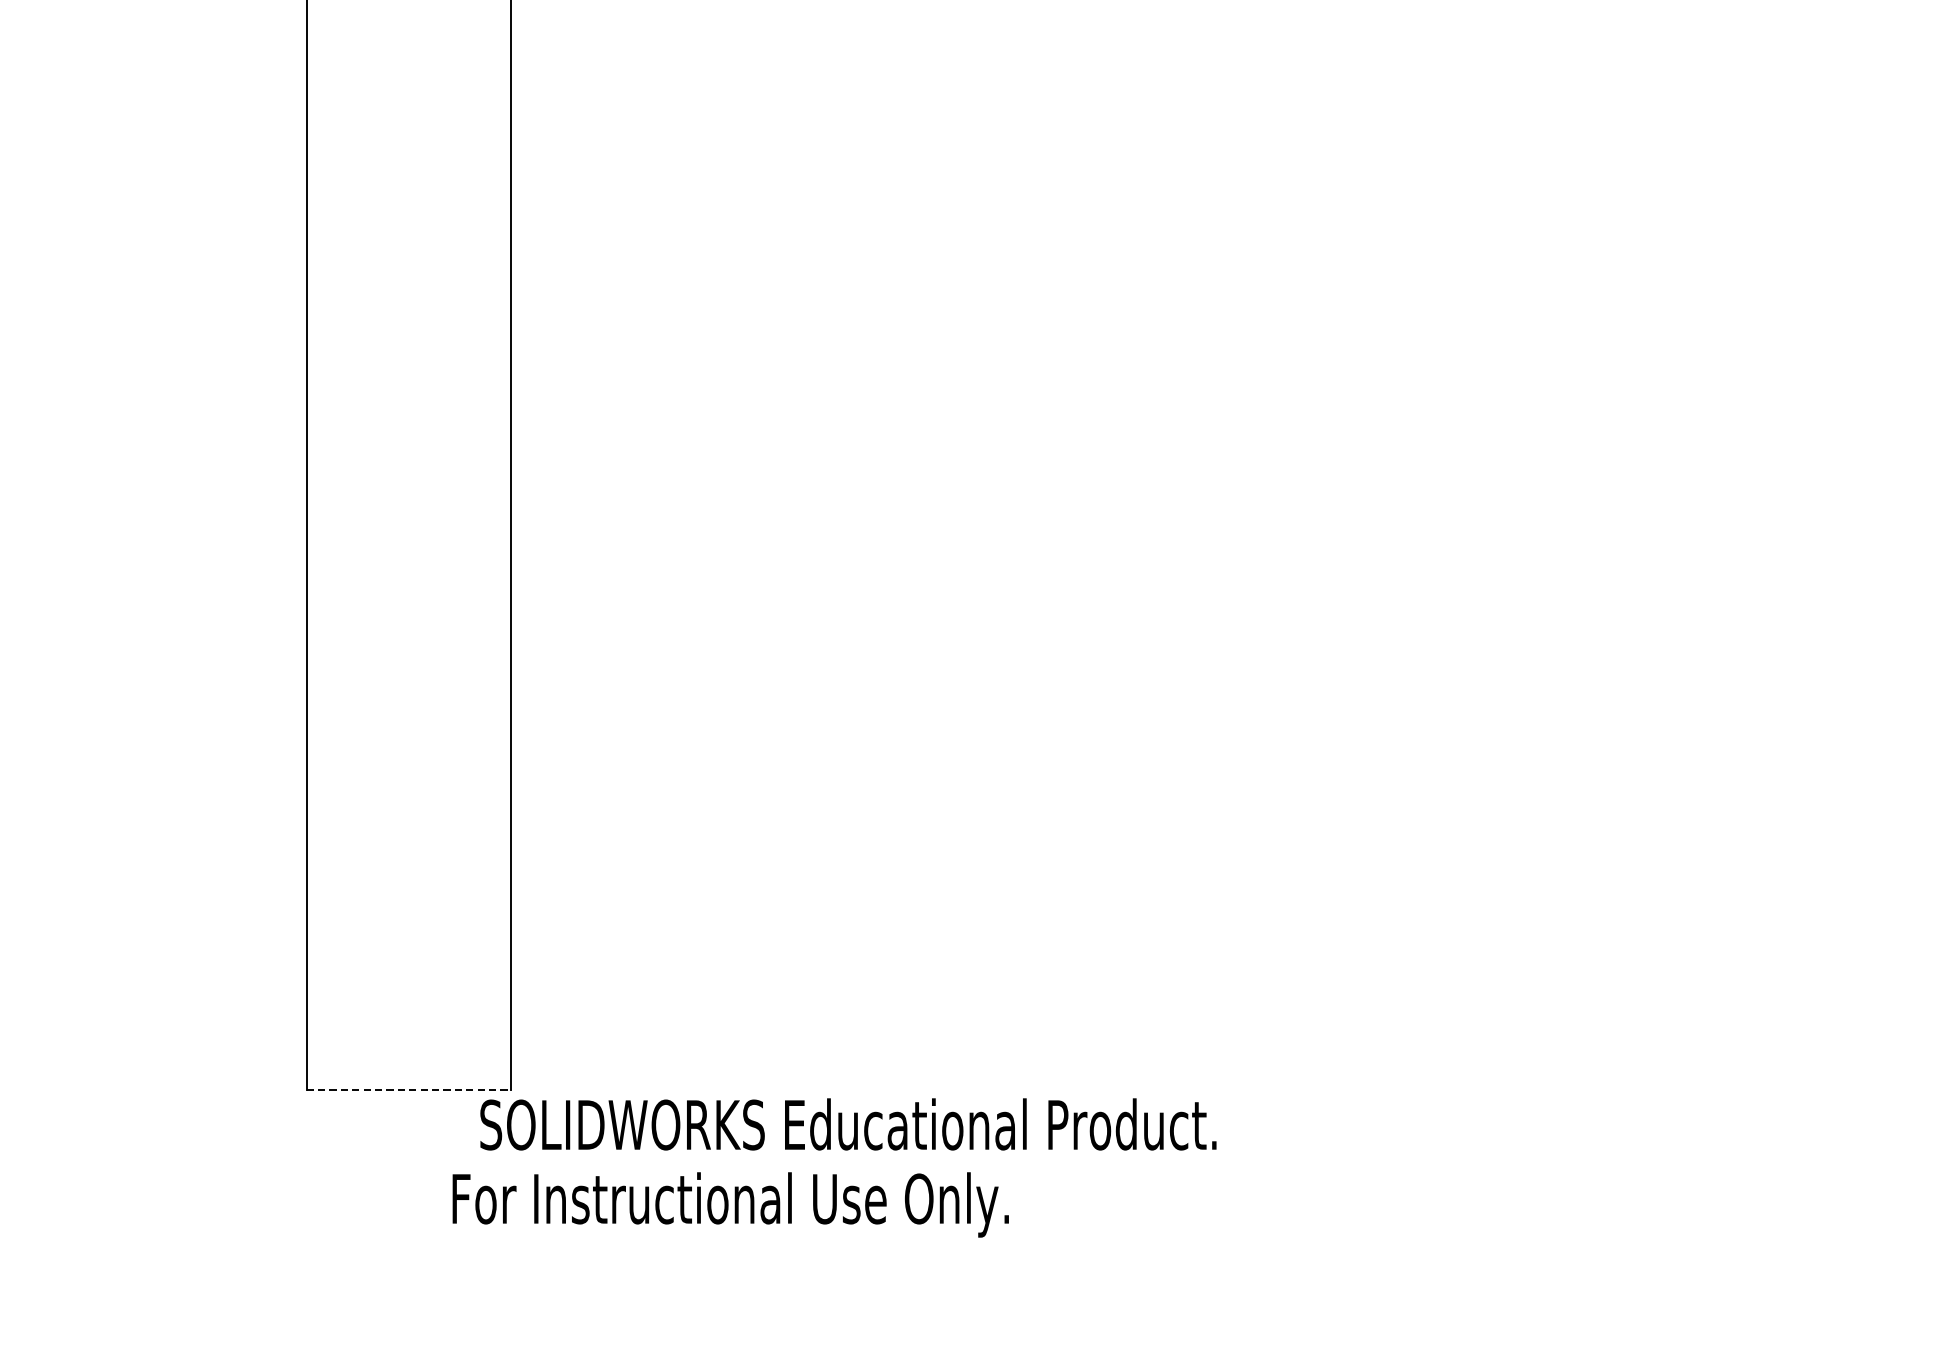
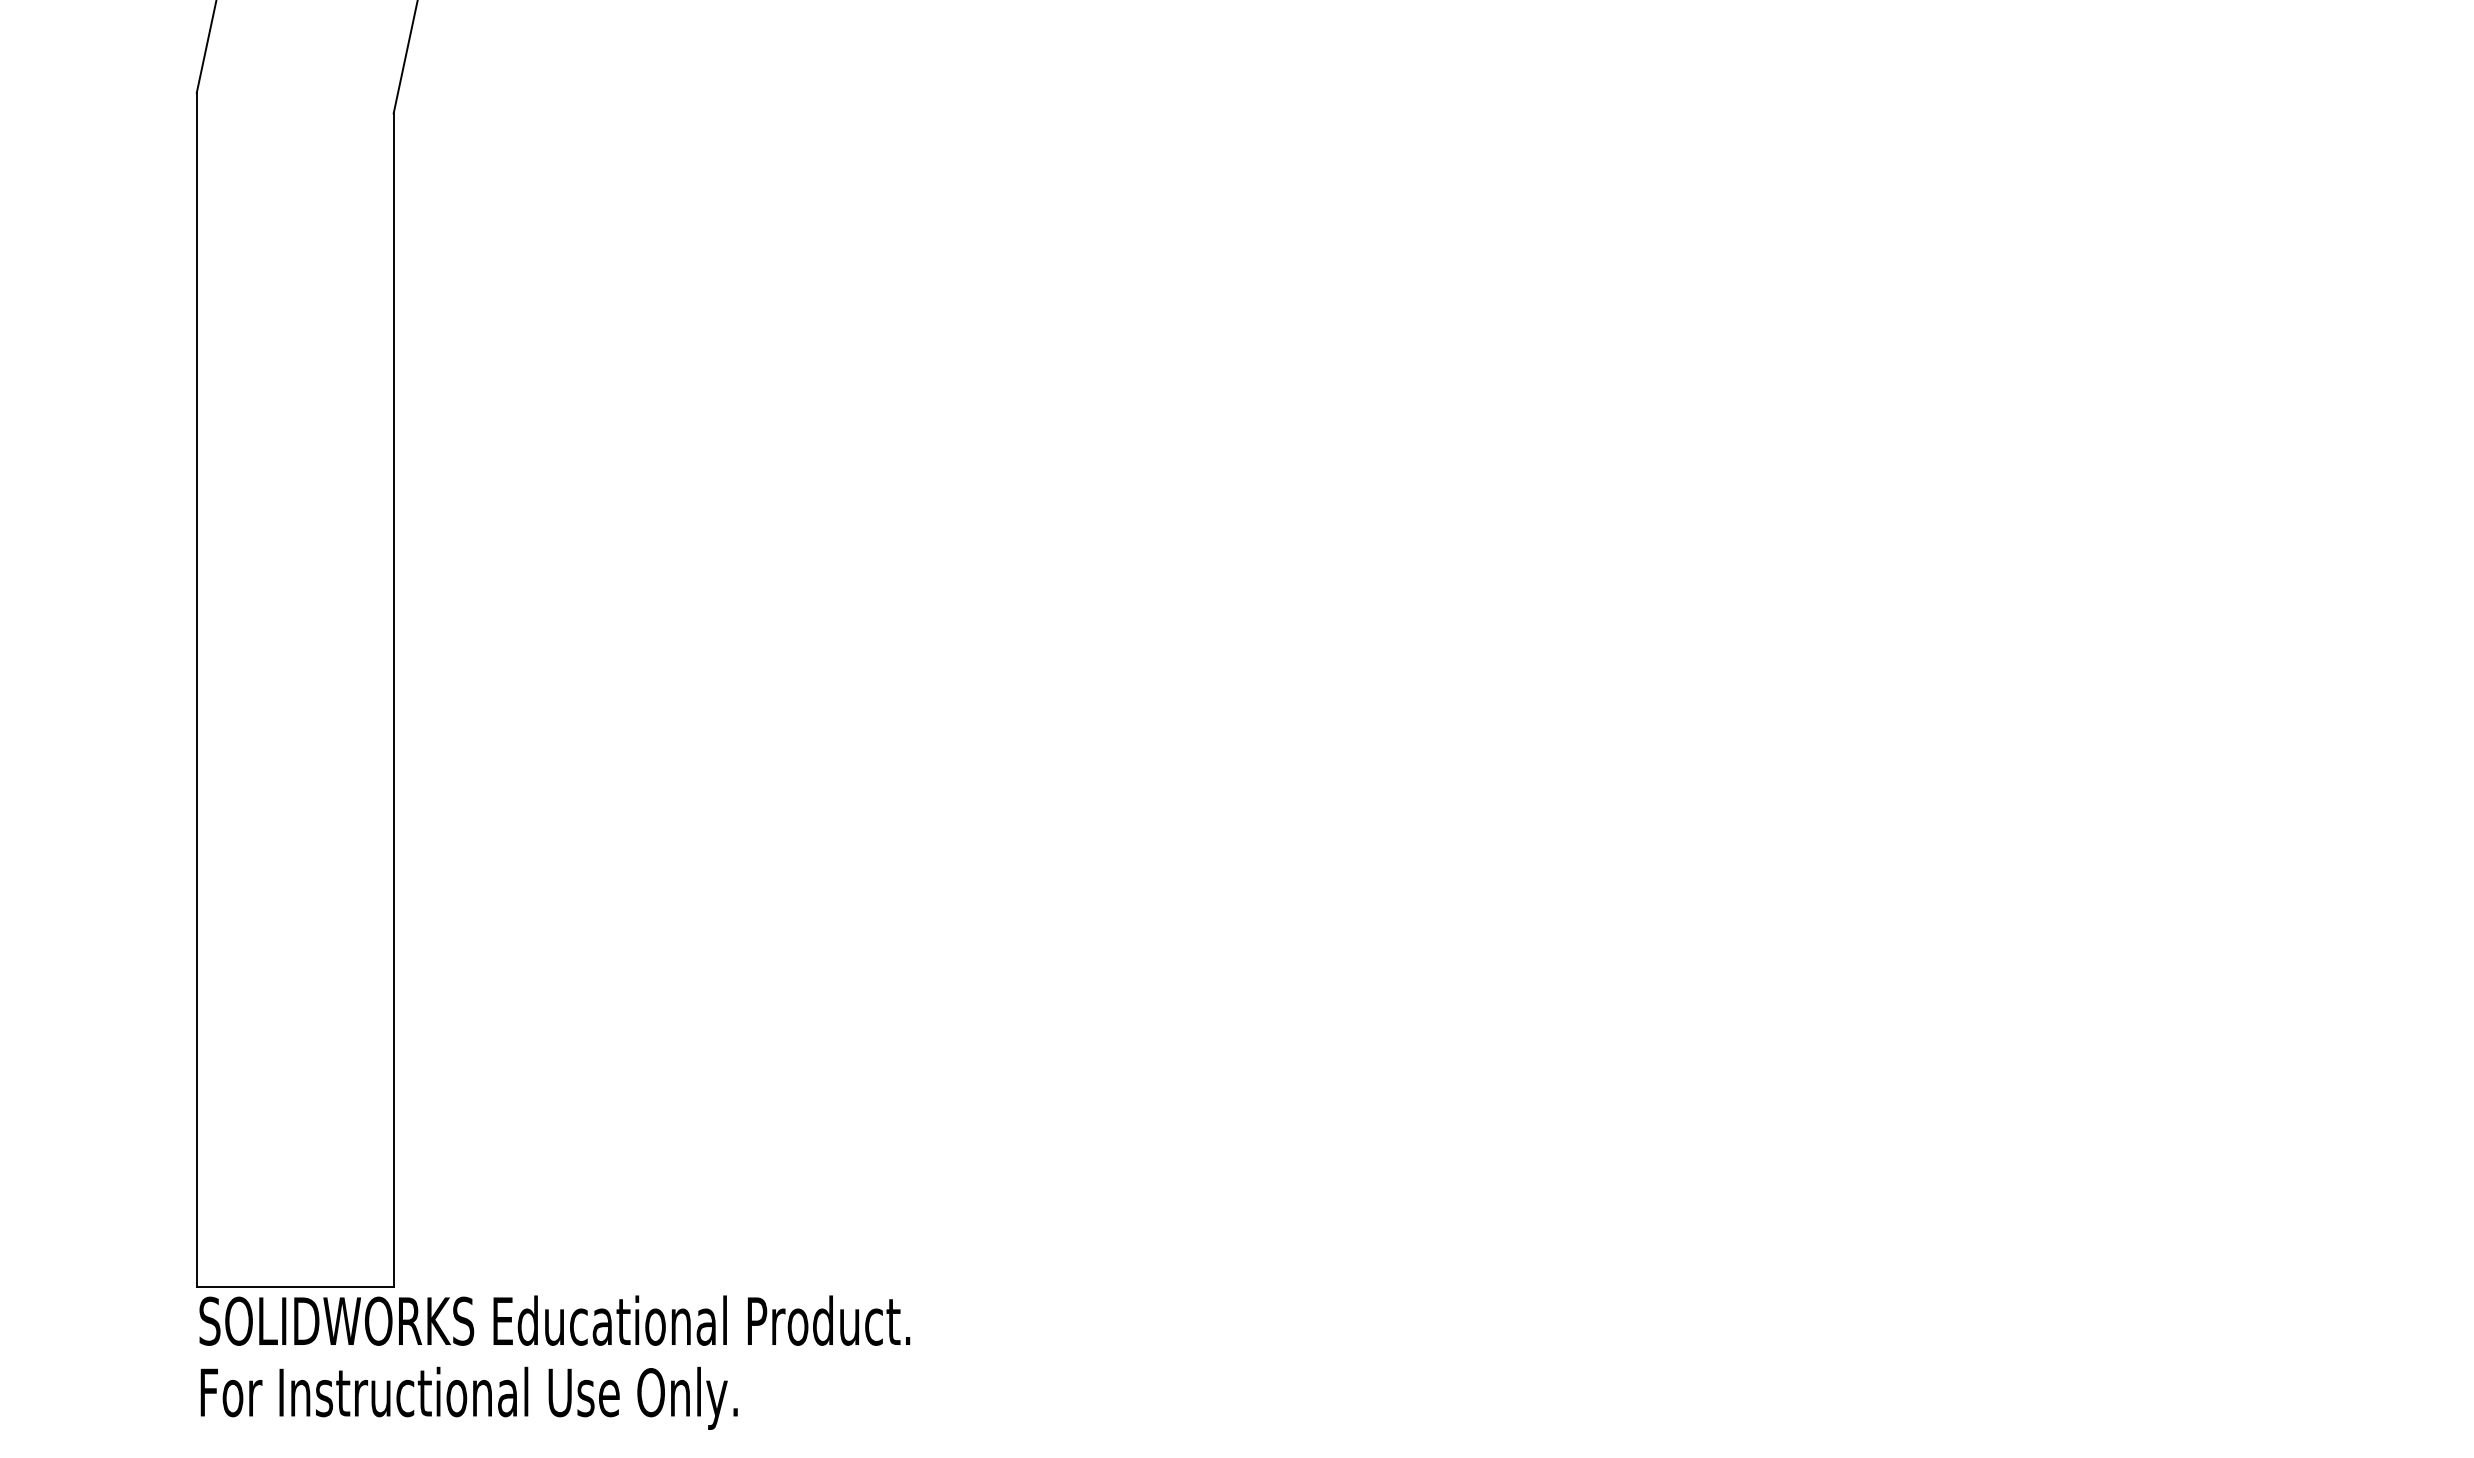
line: (408, 1090) -> (295, 1287), dashed -> solid
text: (848, 1124) -> (554, 1320), moved
text: (729, 1204) -> (468, 1397), moved

